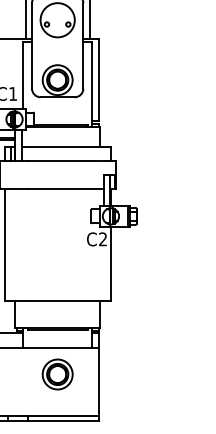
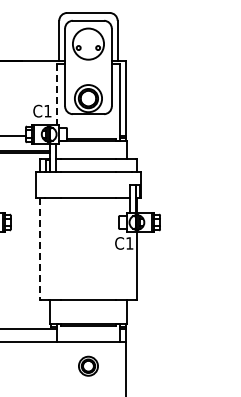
line: (23, 75) -> (57, 94), solid -> dashed
text: (102, 239) -> (129, 243), C2 -> C1
line: (4, 246) -> (40, 249), solid -> dashed
part: (57, 373) -> (88, 365), size x0.7

